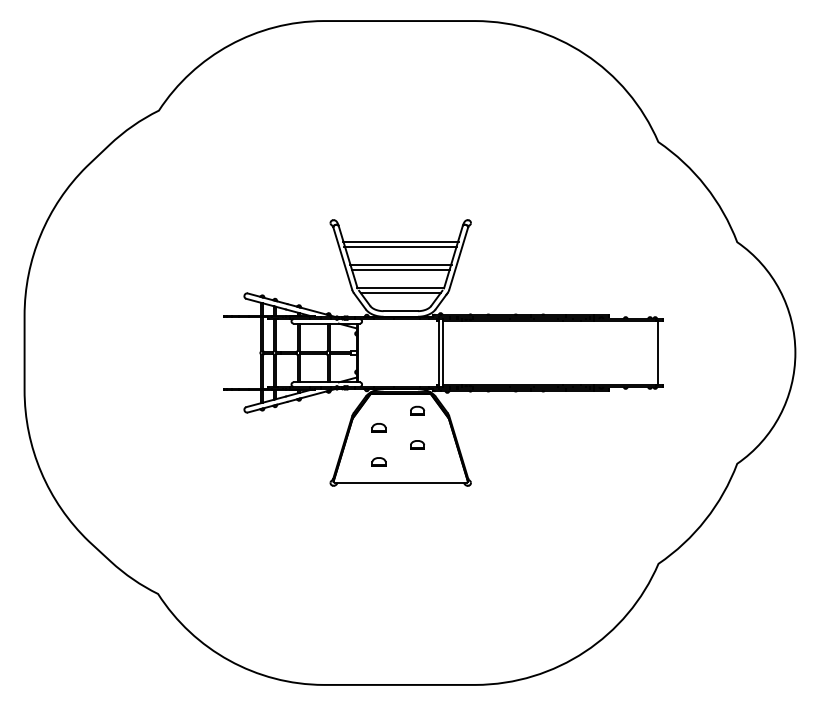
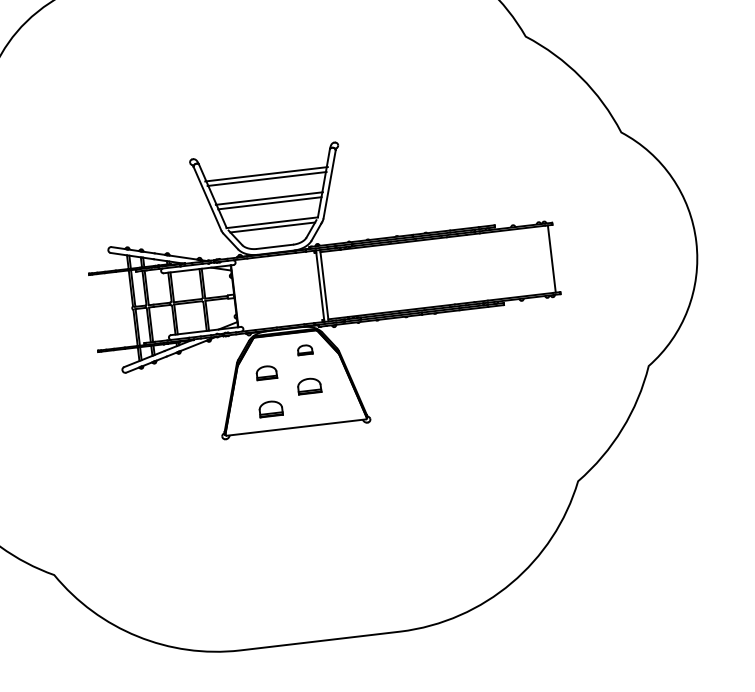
part: (378, 427) -> (266, 372), size x1.4
part: (417, 444) -> (309, 385), size x1.6
part: (378, 461) -> (270, 408), size x1.6

